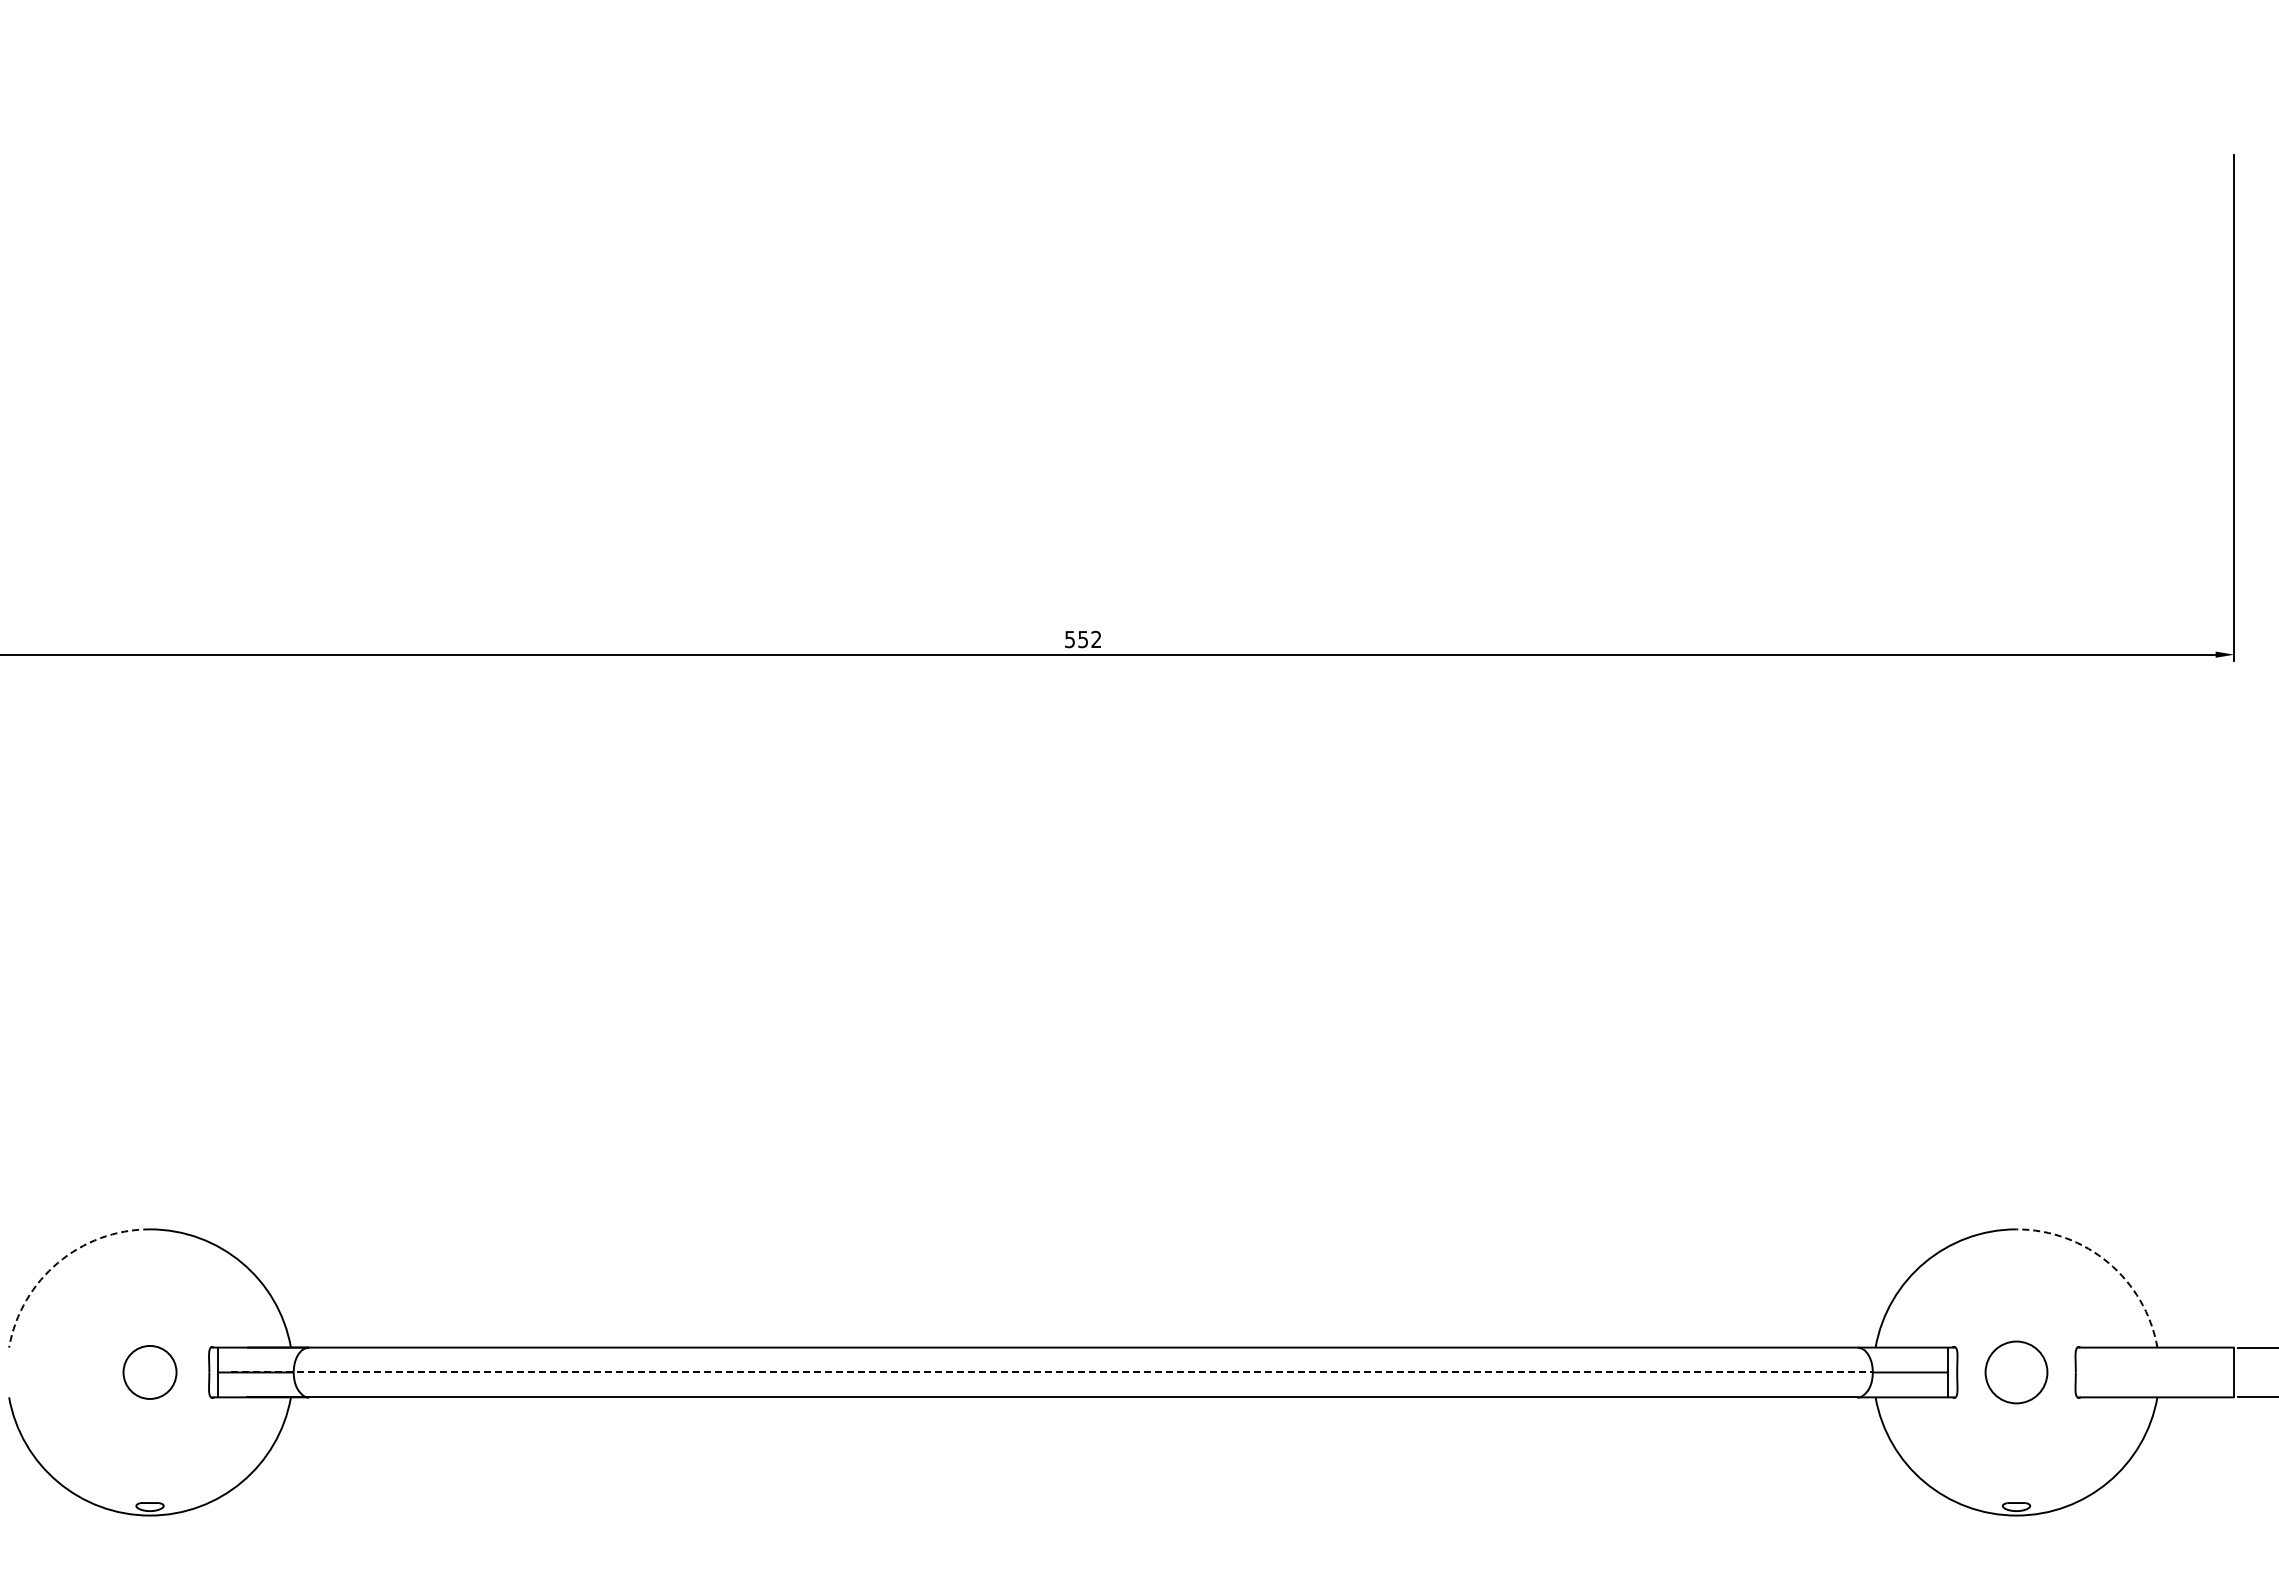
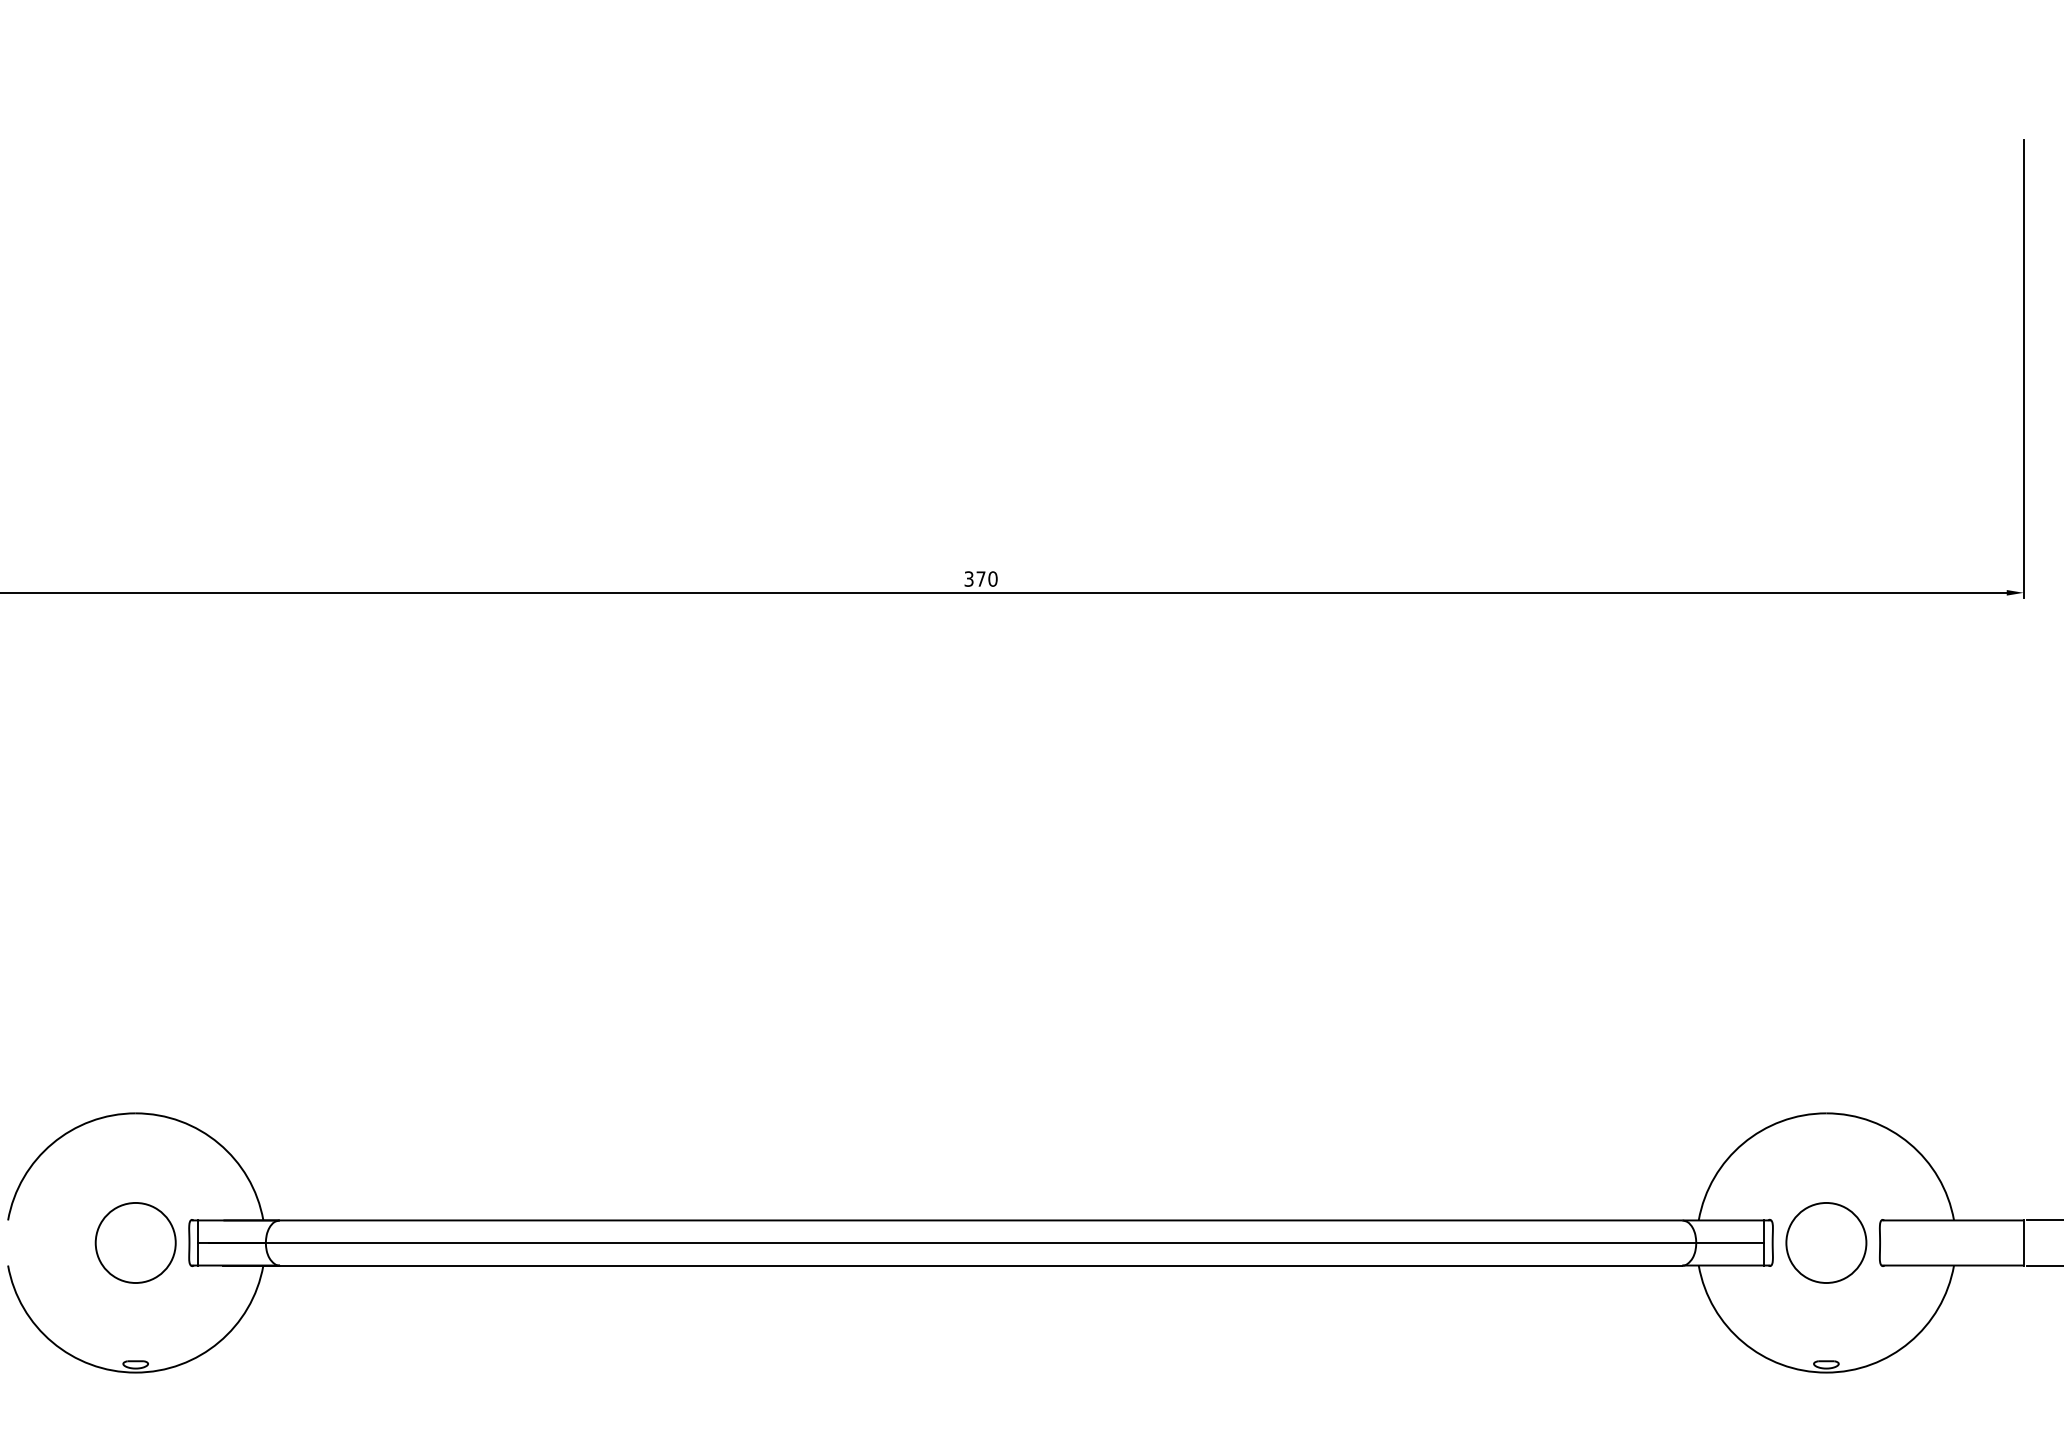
text: (1083, 639) -> (981, 579), 552 -> 370
arc: (58, 1262) -> (52, 1143), dashed -> solid
arc: (2108, 1262) -> (1909, 1143), dashed -> solid
circle: (149, 1372) -> (135, 1243), size x1.67
line: (1052, 1372) -> (953, 1243), dashed -> solid
circle: (2016, 1372) -> (1826, 1243), size x1.43

